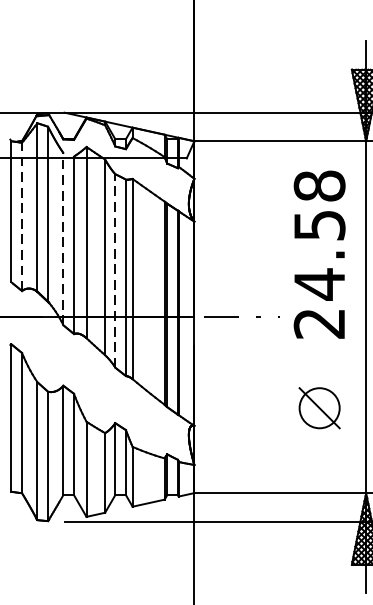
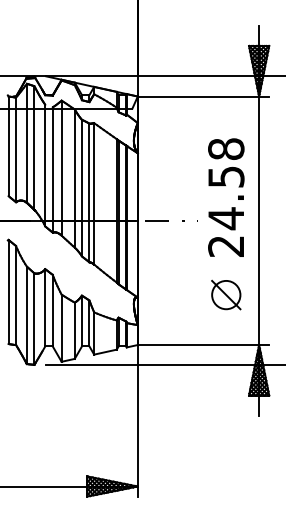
line: (22, 216) -> (16, 149), dashed -> solid
line: (63, 238) -> (45, 165), dashed -> solid
text: (319, 254) -> (226, 197), moved
line: (114, 270) -> (81, 187), dashed -> solid
part: (319, 407) -> (226, 294), moved

